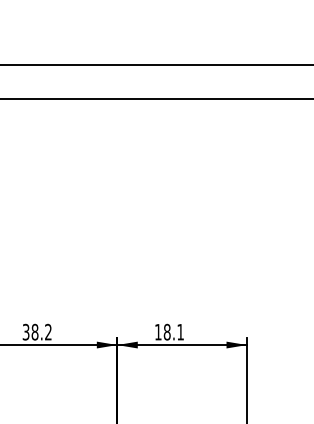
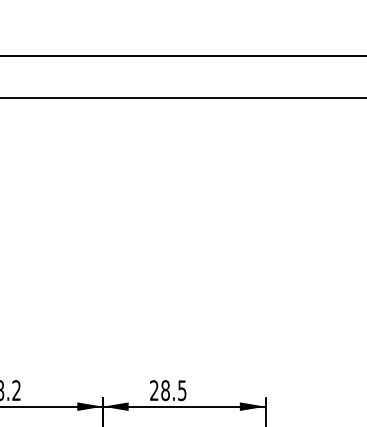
text: (169, 331) -> (168, 389), 18.1 -> 28.5

